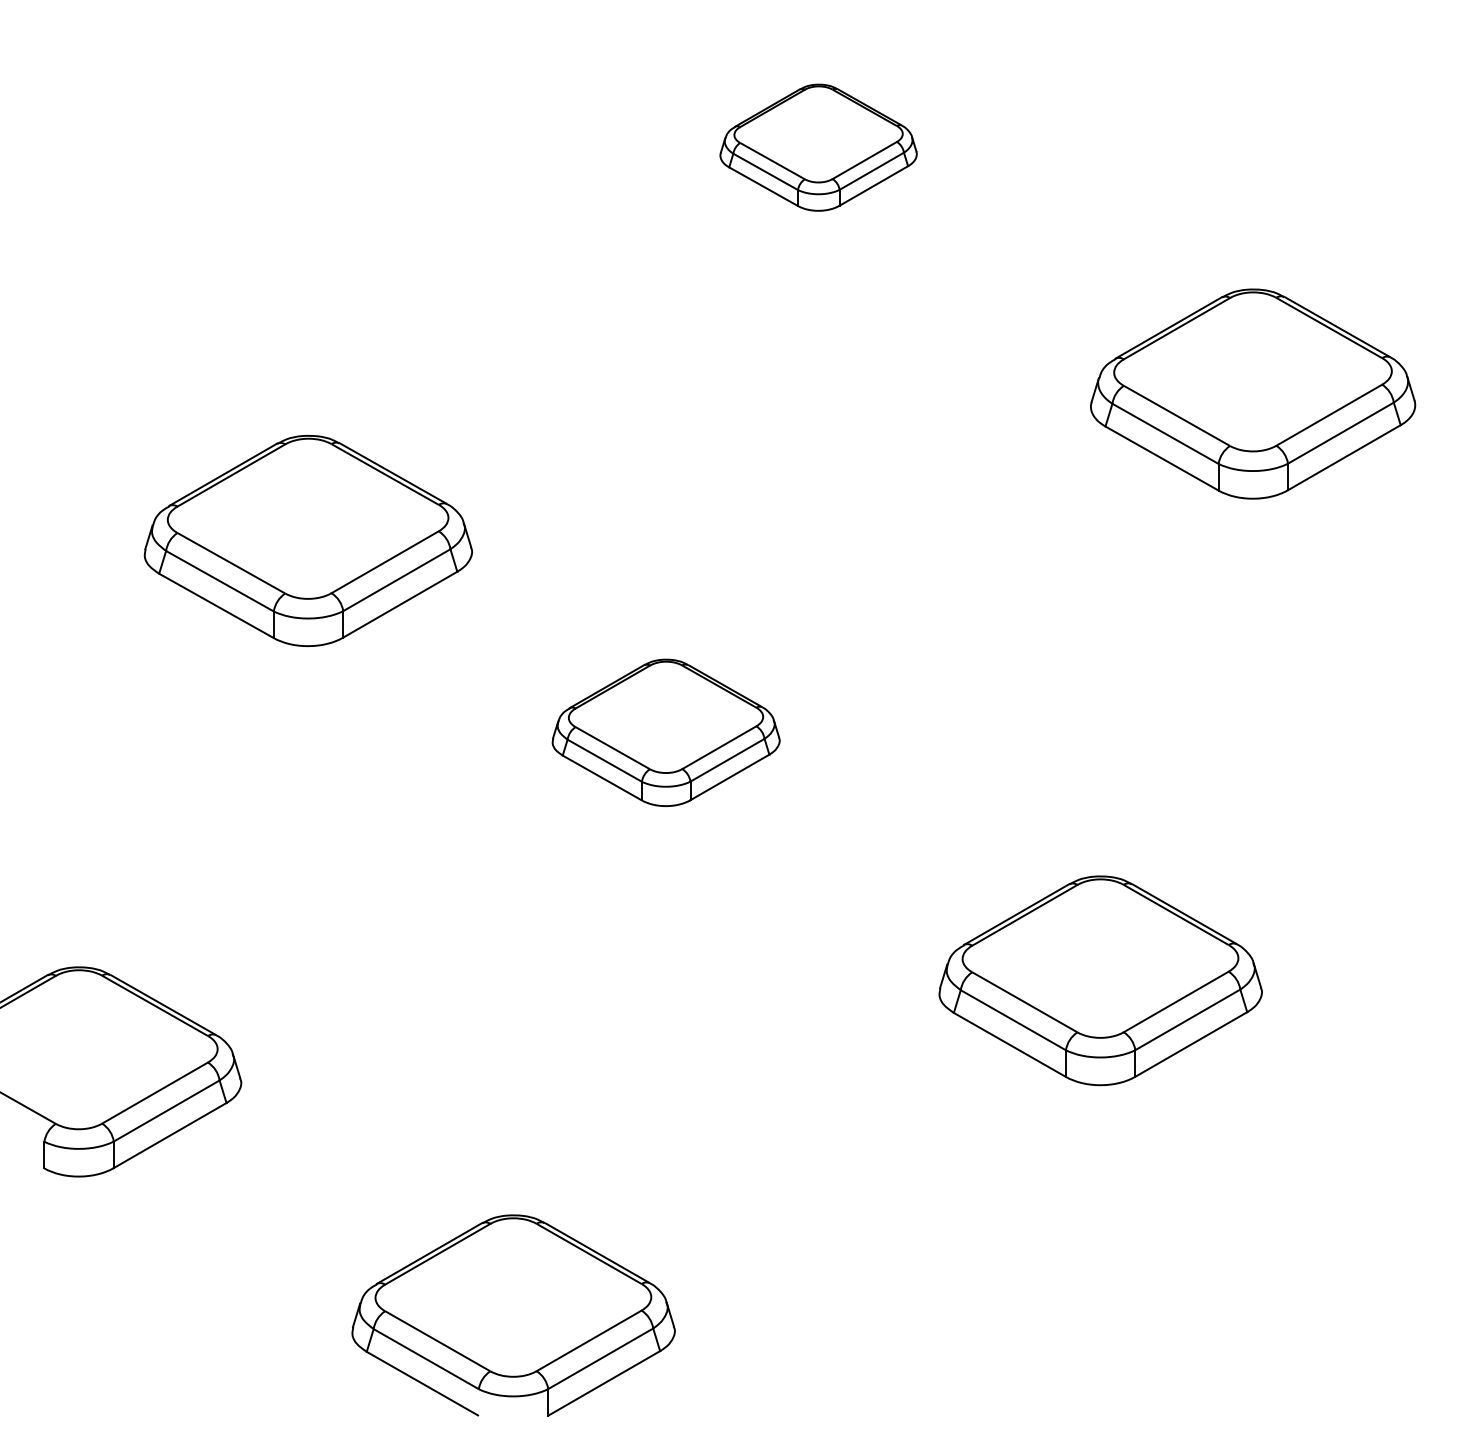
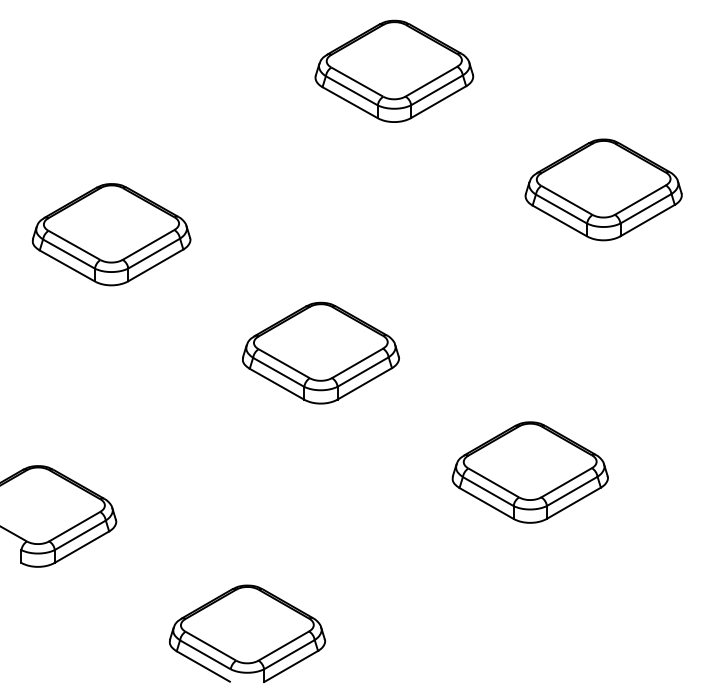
part: (818, 146) -> (394, 70), size x1.67
part: (308, 540) -> (111, 234), moved
part: (665, 731) -> (320, 352), size x1.43

